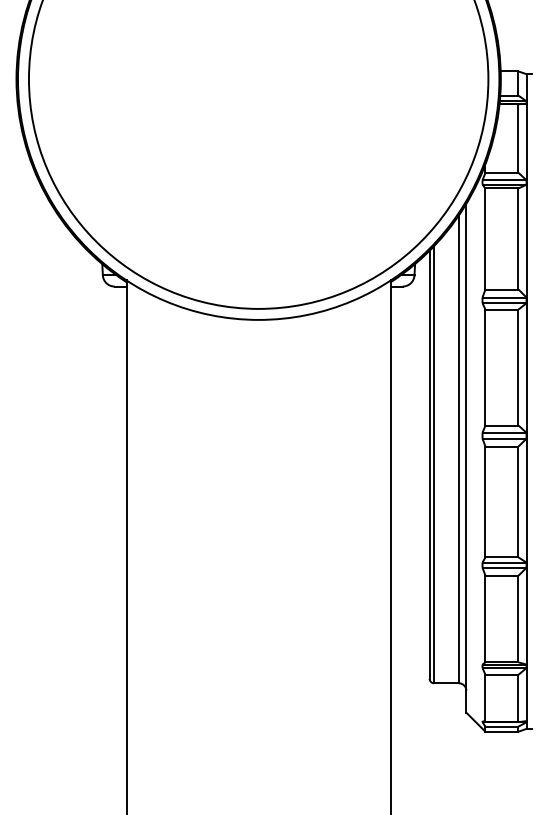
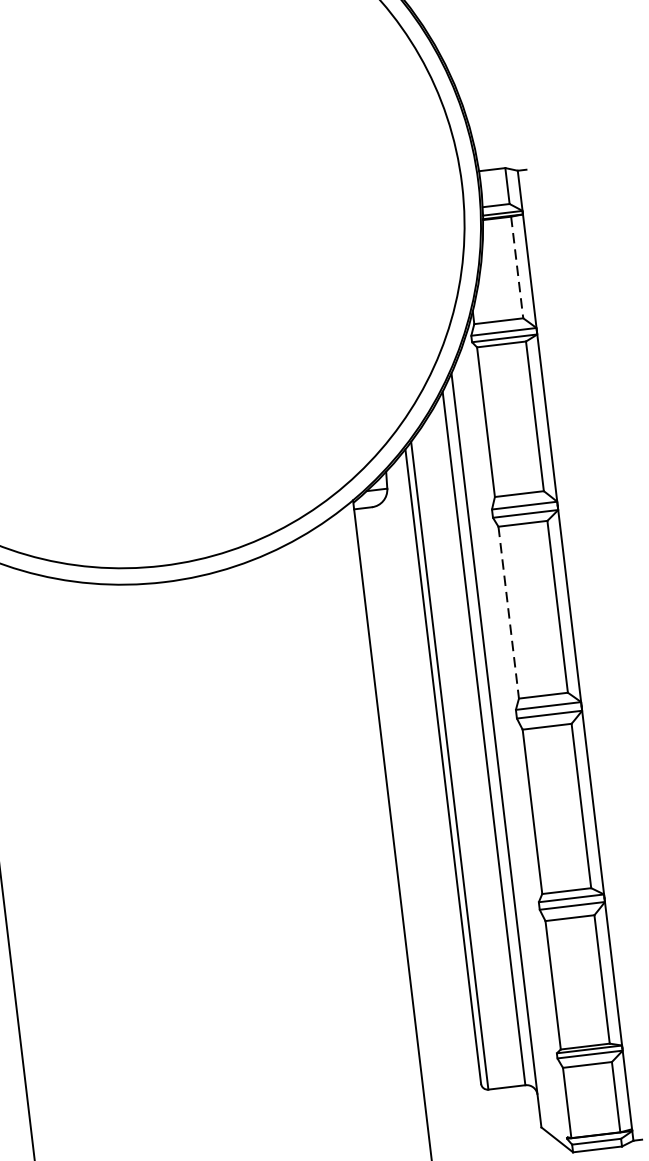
line: (518, 139) -> (517, 268), solid -> dashed
line: (485, 367) -> (508, 612), solid -> dashed

